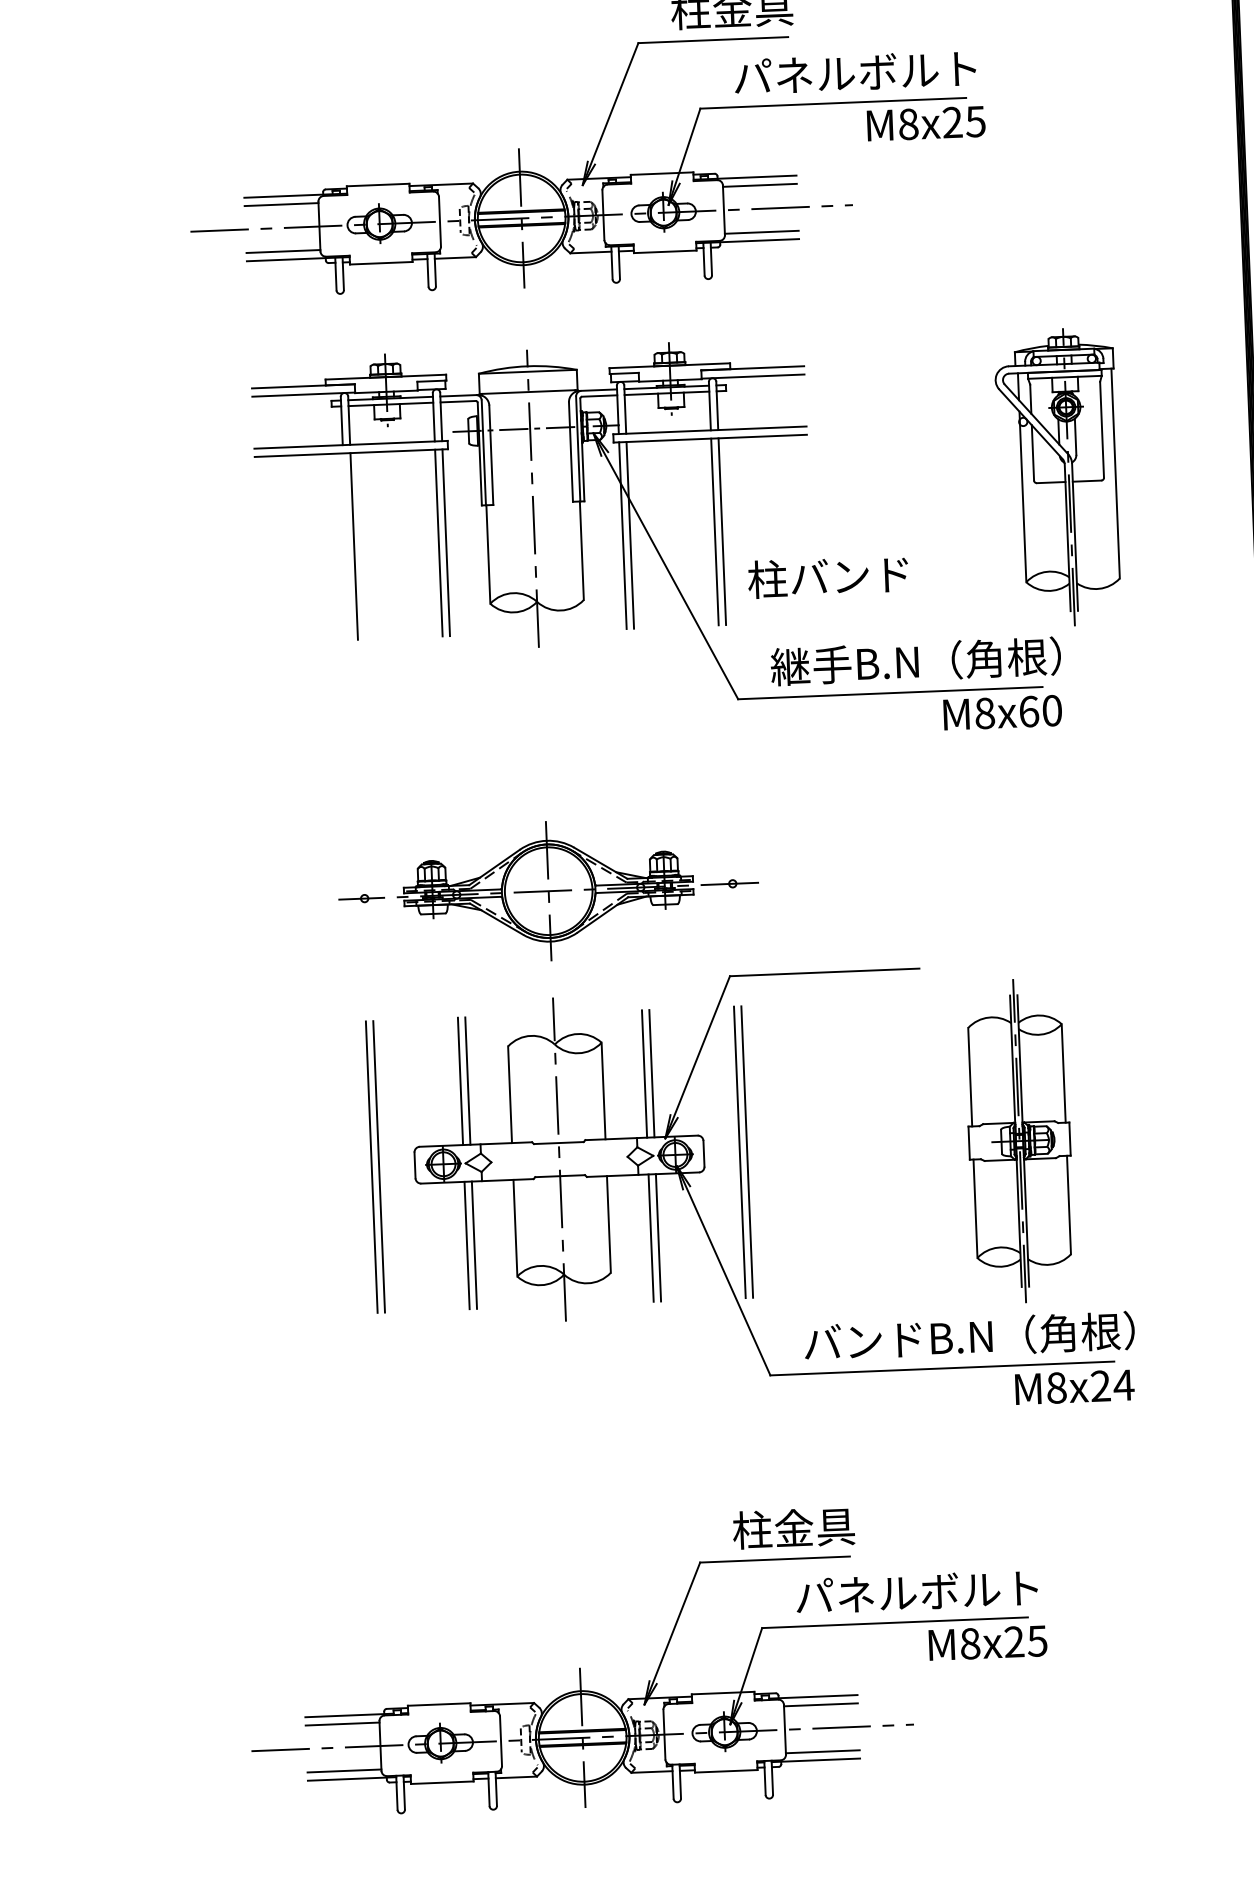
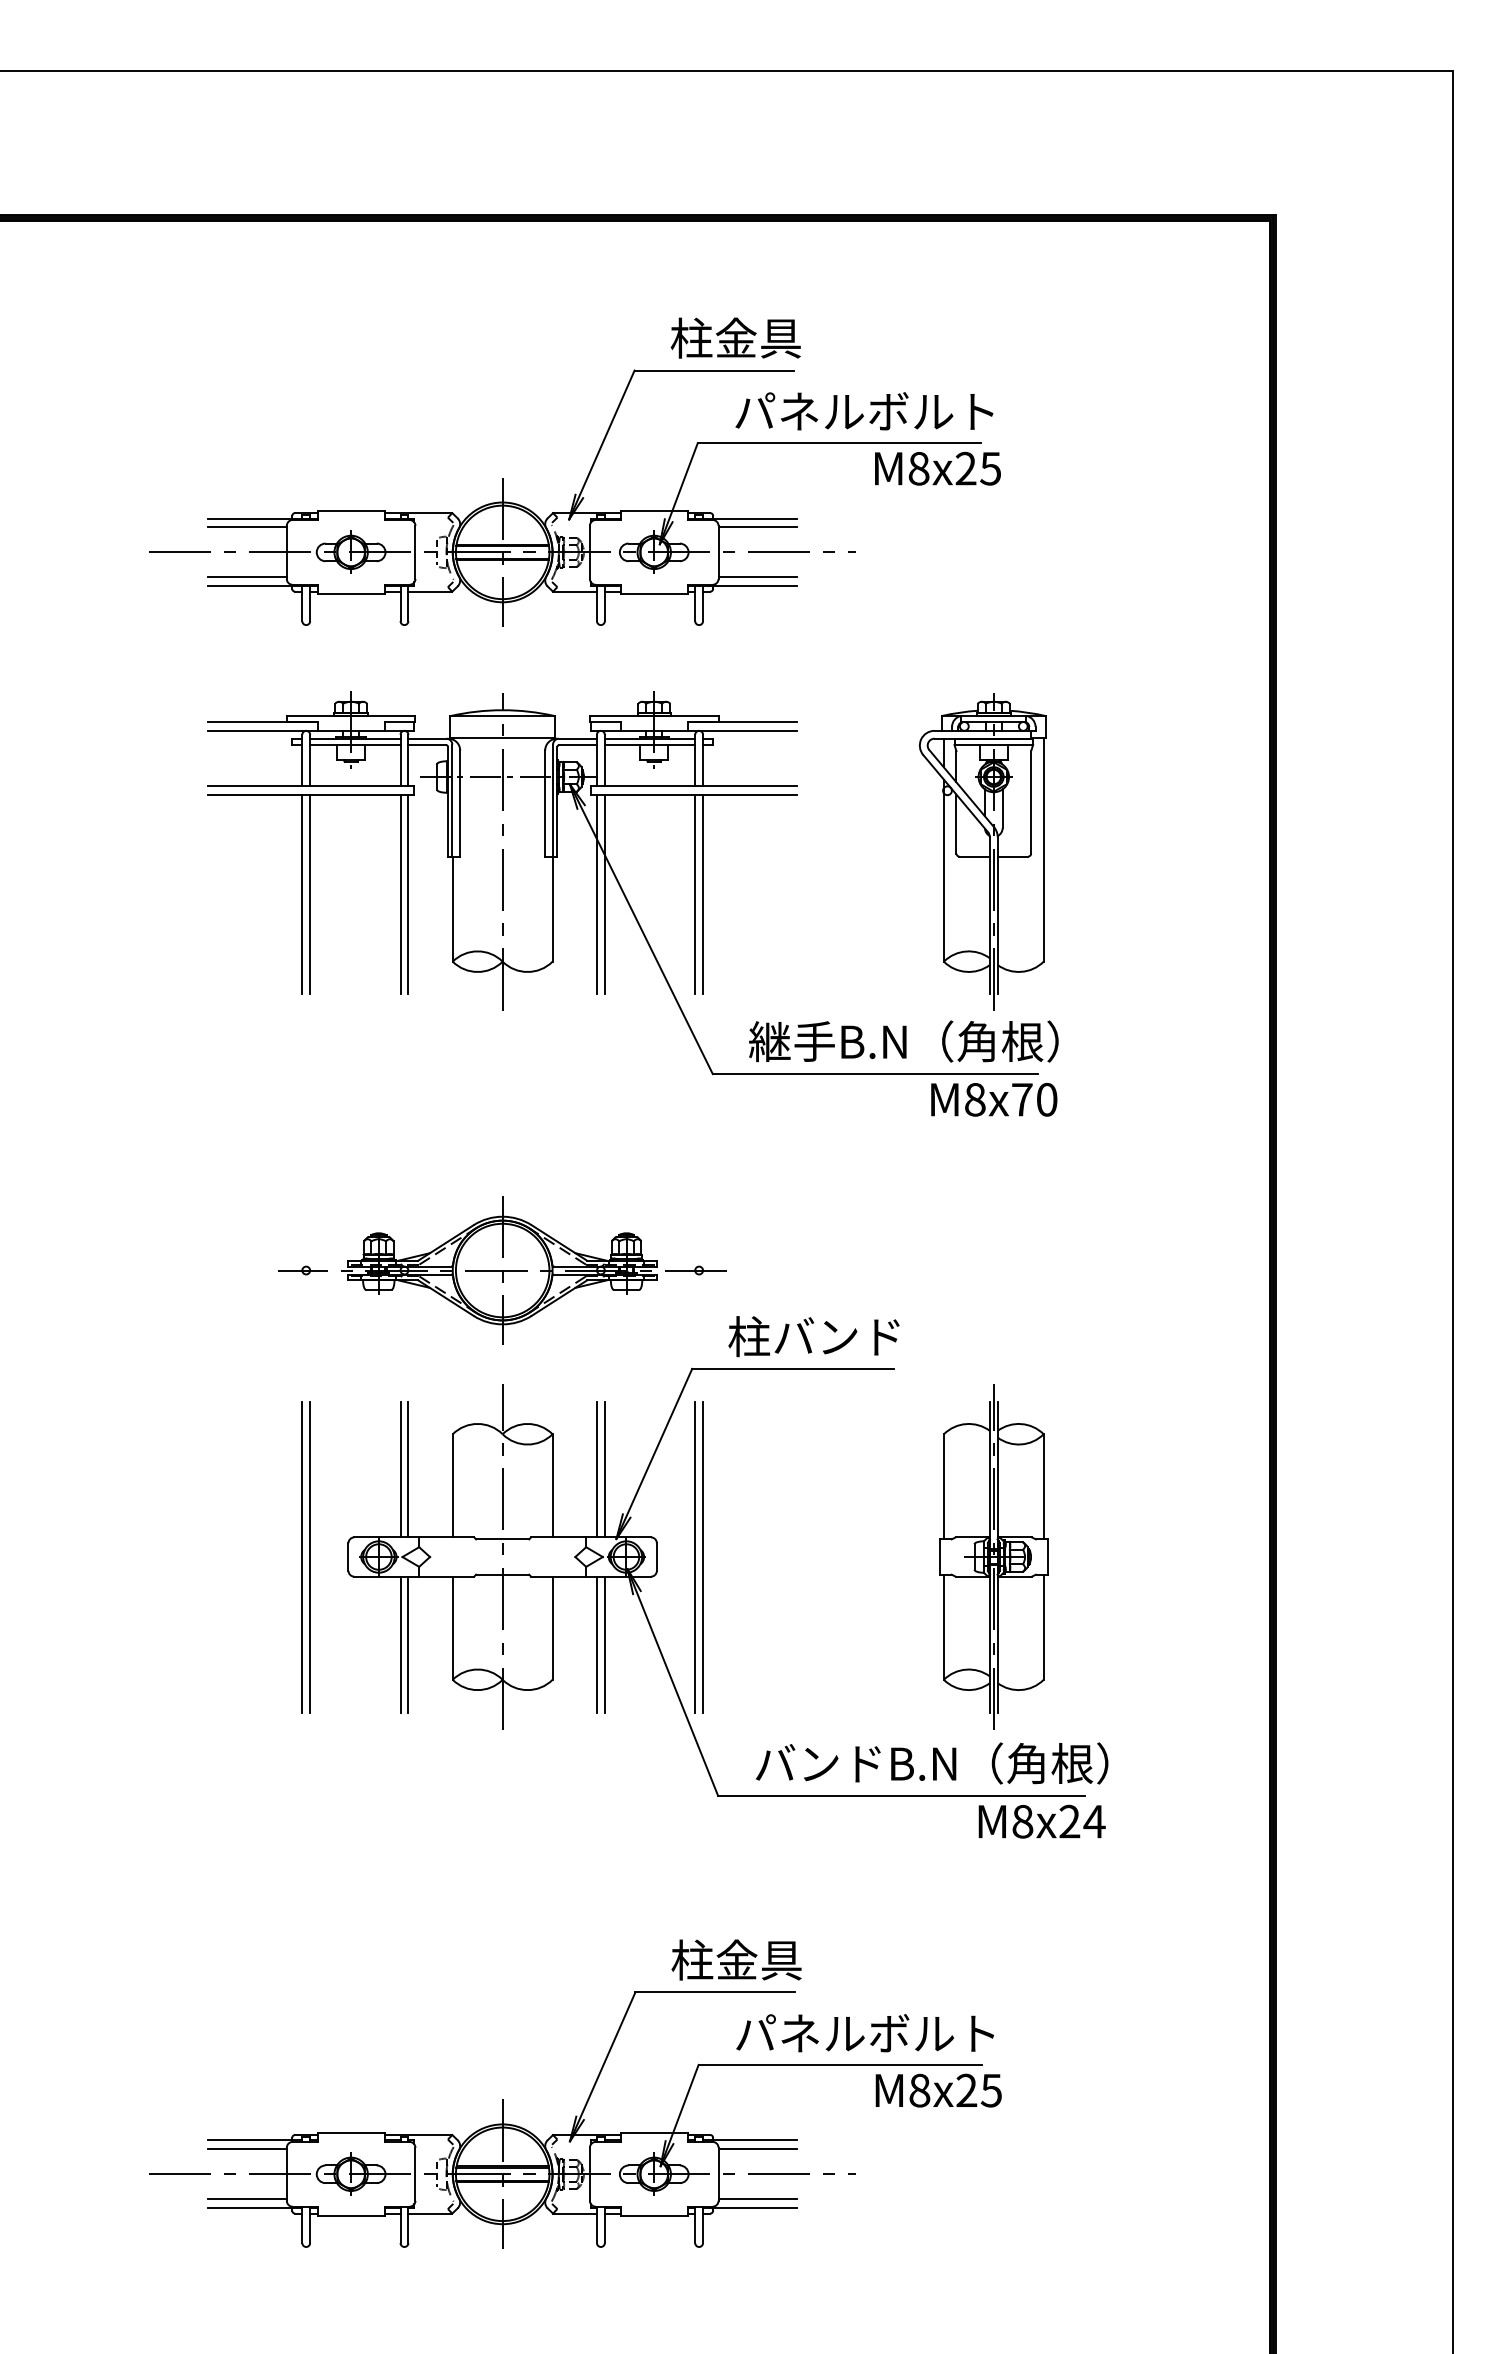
part: (1058, 477) -> (982, 851), moved
line: (347, 546) -> (302, 894), added
text: (827, 576) -> (813, 1336), moved
text: (1029, 711) -> (1022, 1099), M8x60 -> M8x70

